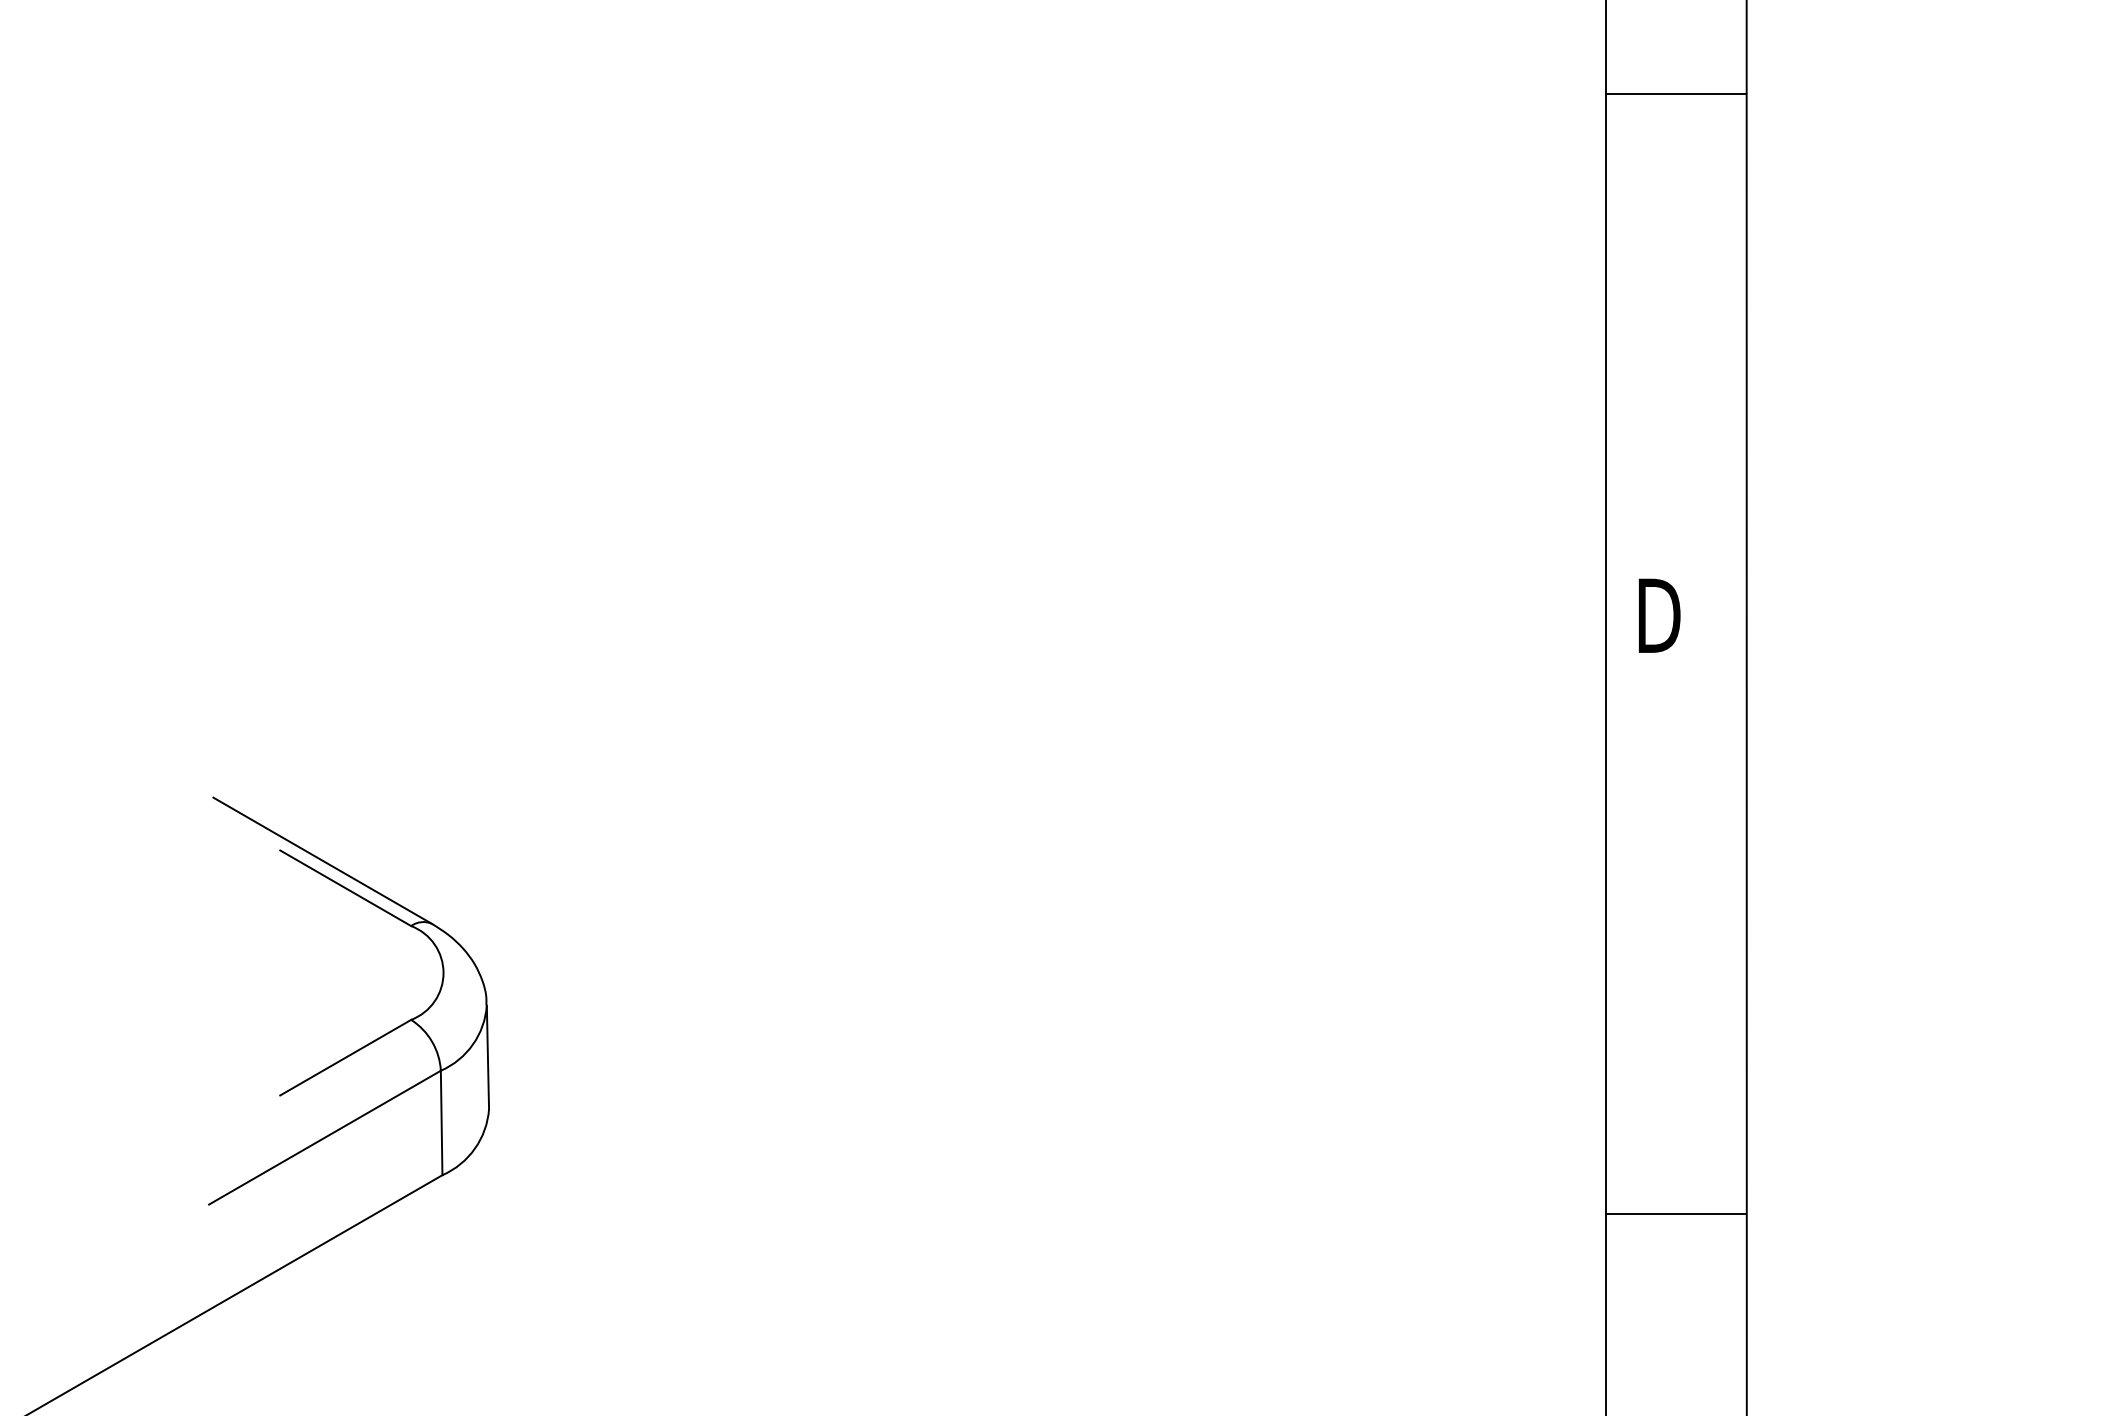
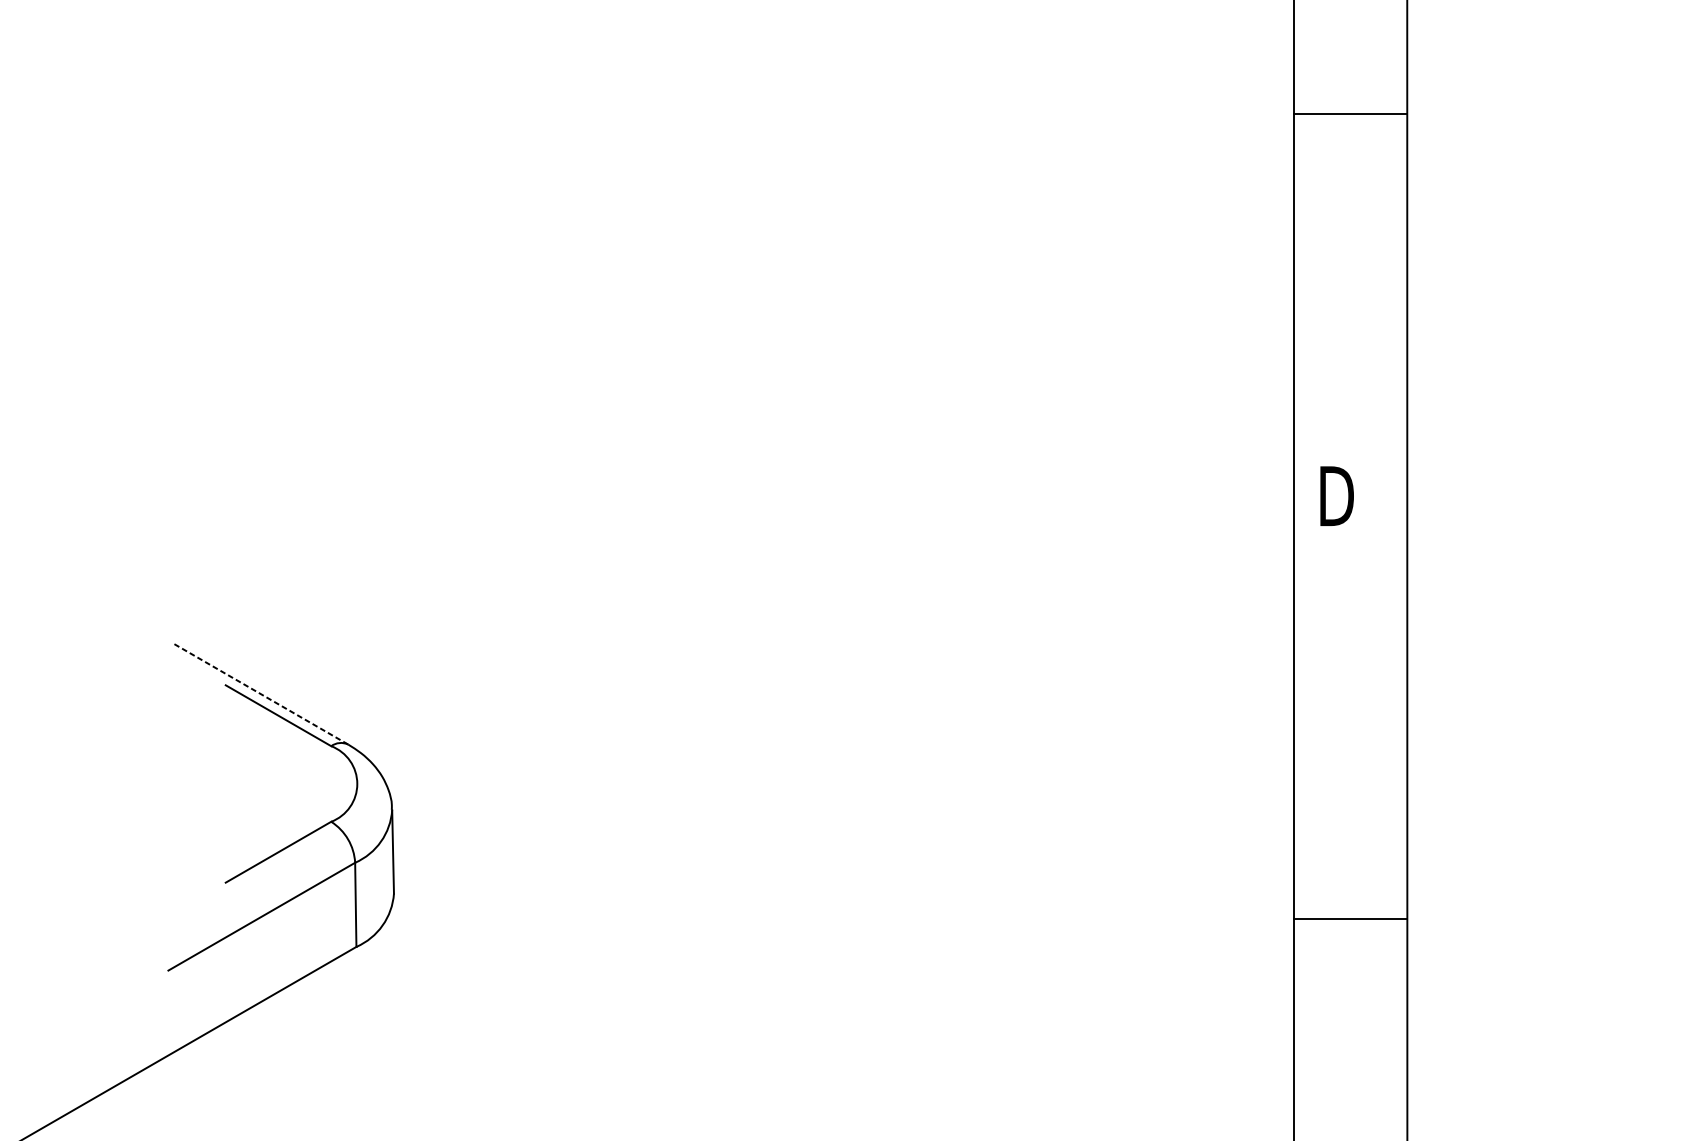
line: (1676, 93) -> (1350, 114), moved
line: (322, 860) -> (259, 693), solid -> dashed
line: (1676, 1214) -> (1350, 918), moved

